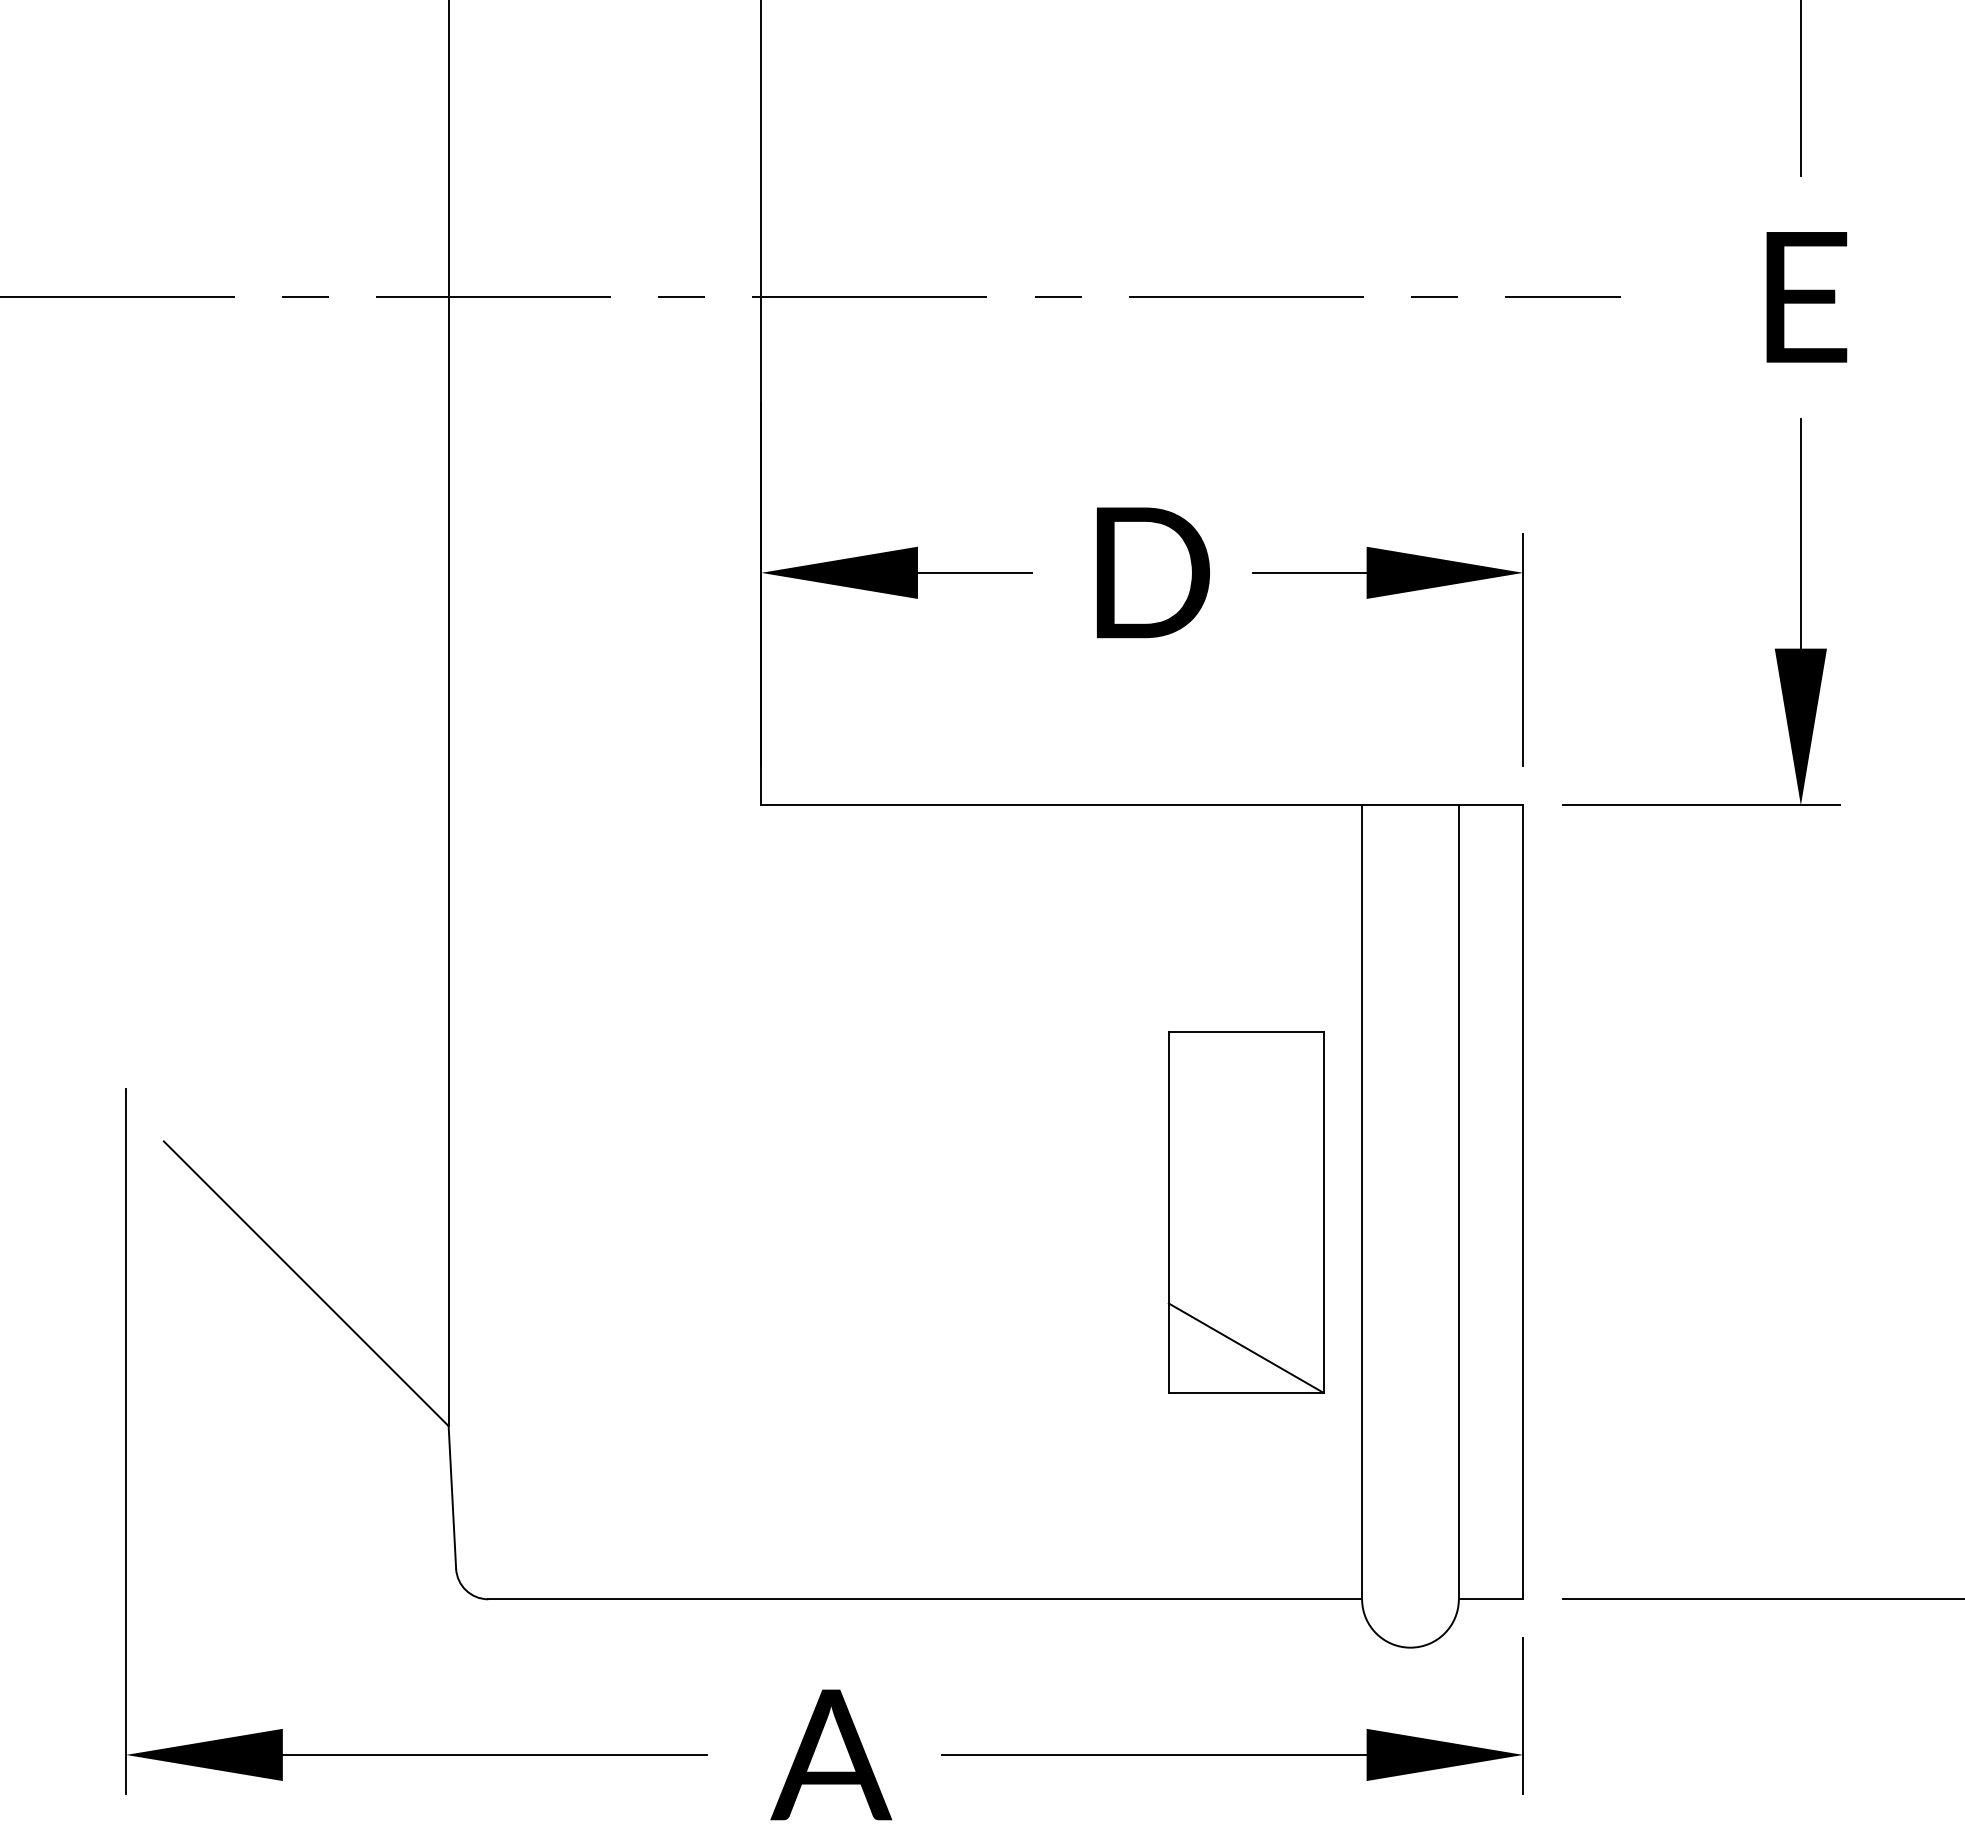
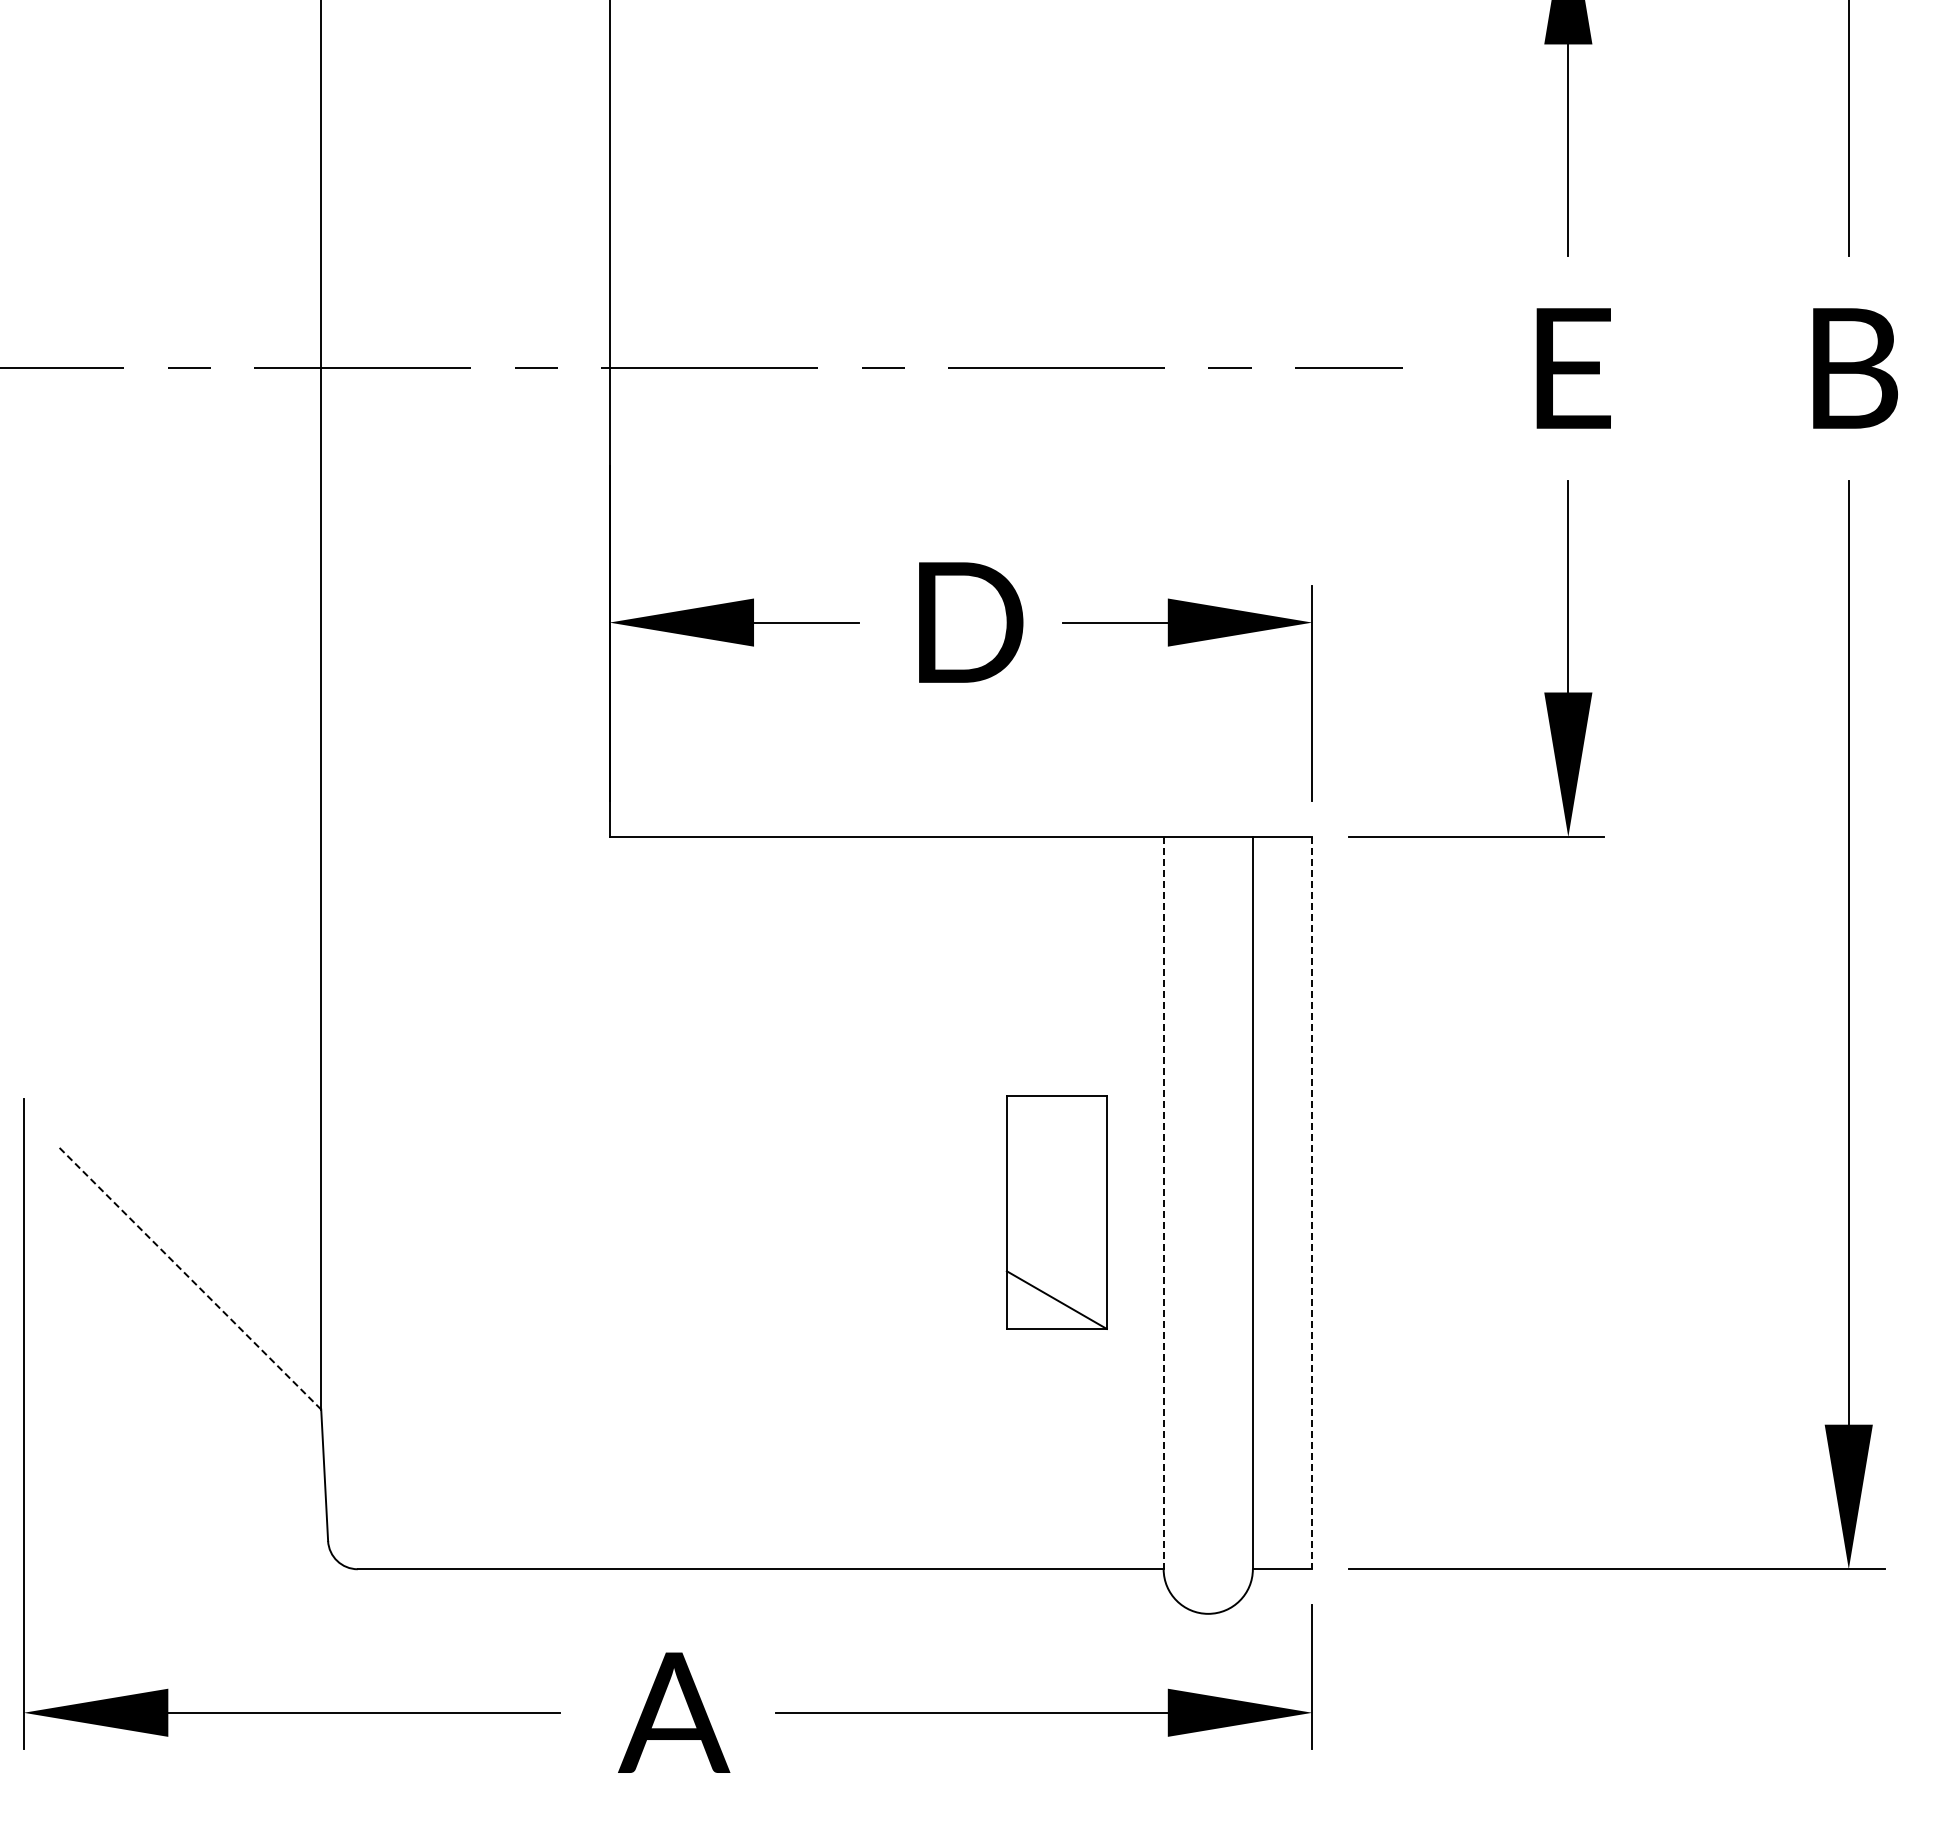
line: (1361, 1202) -> (1163, 1203), solid -> dashed
line: (1523, 1202) -> (1312, 1203), solid -> dashed
part: (1245, 1212) -> (1056, 1212), size x0.7
line: (305, 1284) -> (189, 1278), solid -> dashed

